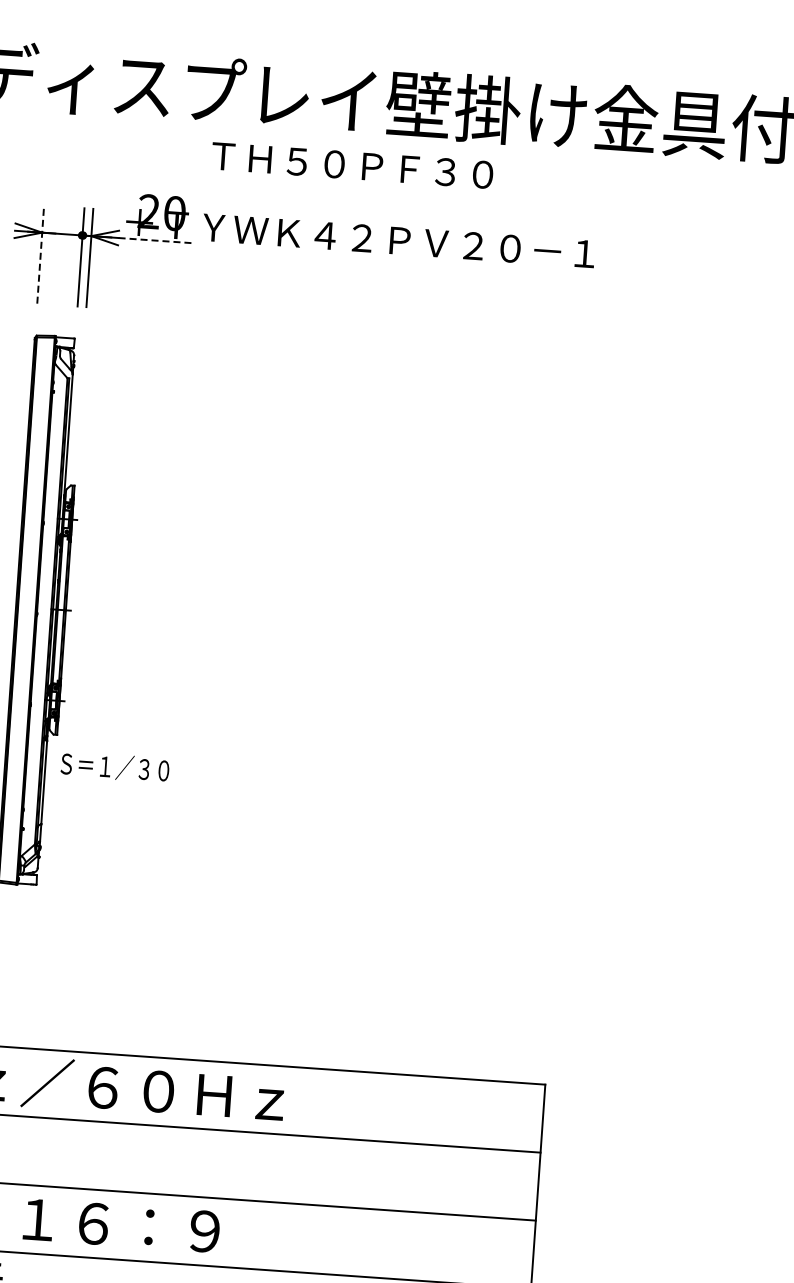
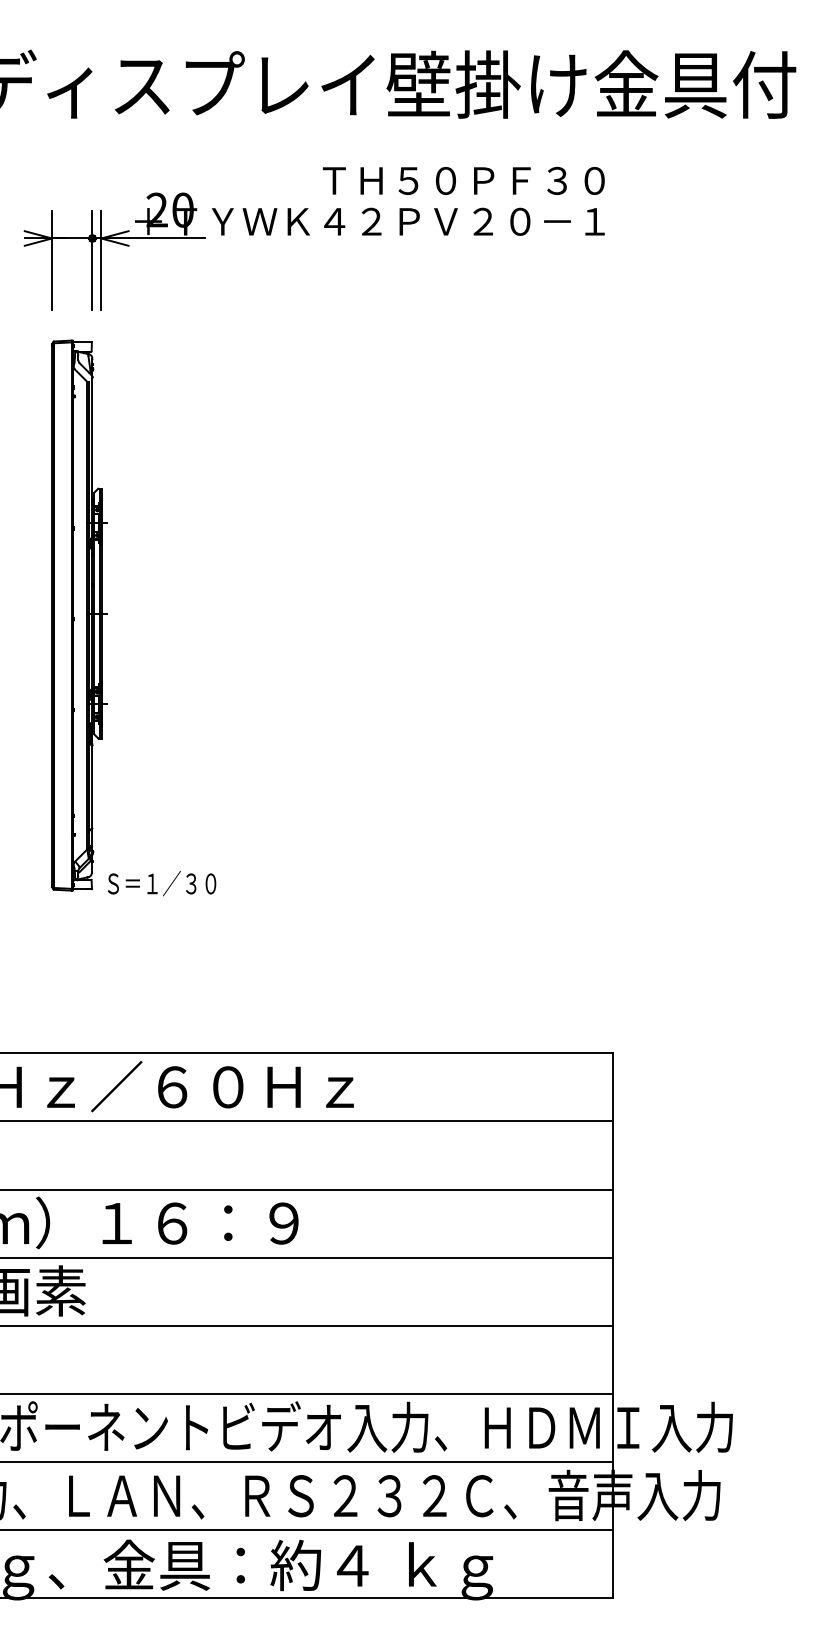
text: (352, 165) -> (463, 180), moved
line: (157, 240) -> (167, 238), dashed -> solid
line: (41, 253) -> (52, 259), dashed -> solid
text: (115, 767) -> (162, 883), moved

